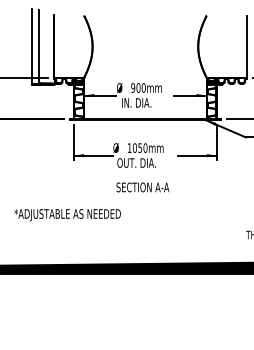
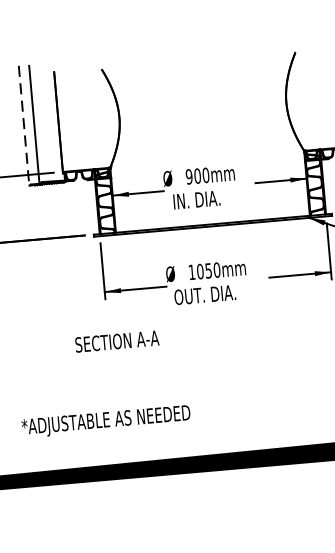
line: (32, 46) -> (24, 125), solid -> dashed
text: (142, 187) -> (116, 341), moved
text: (67, 215) -> (106, 422), moved

